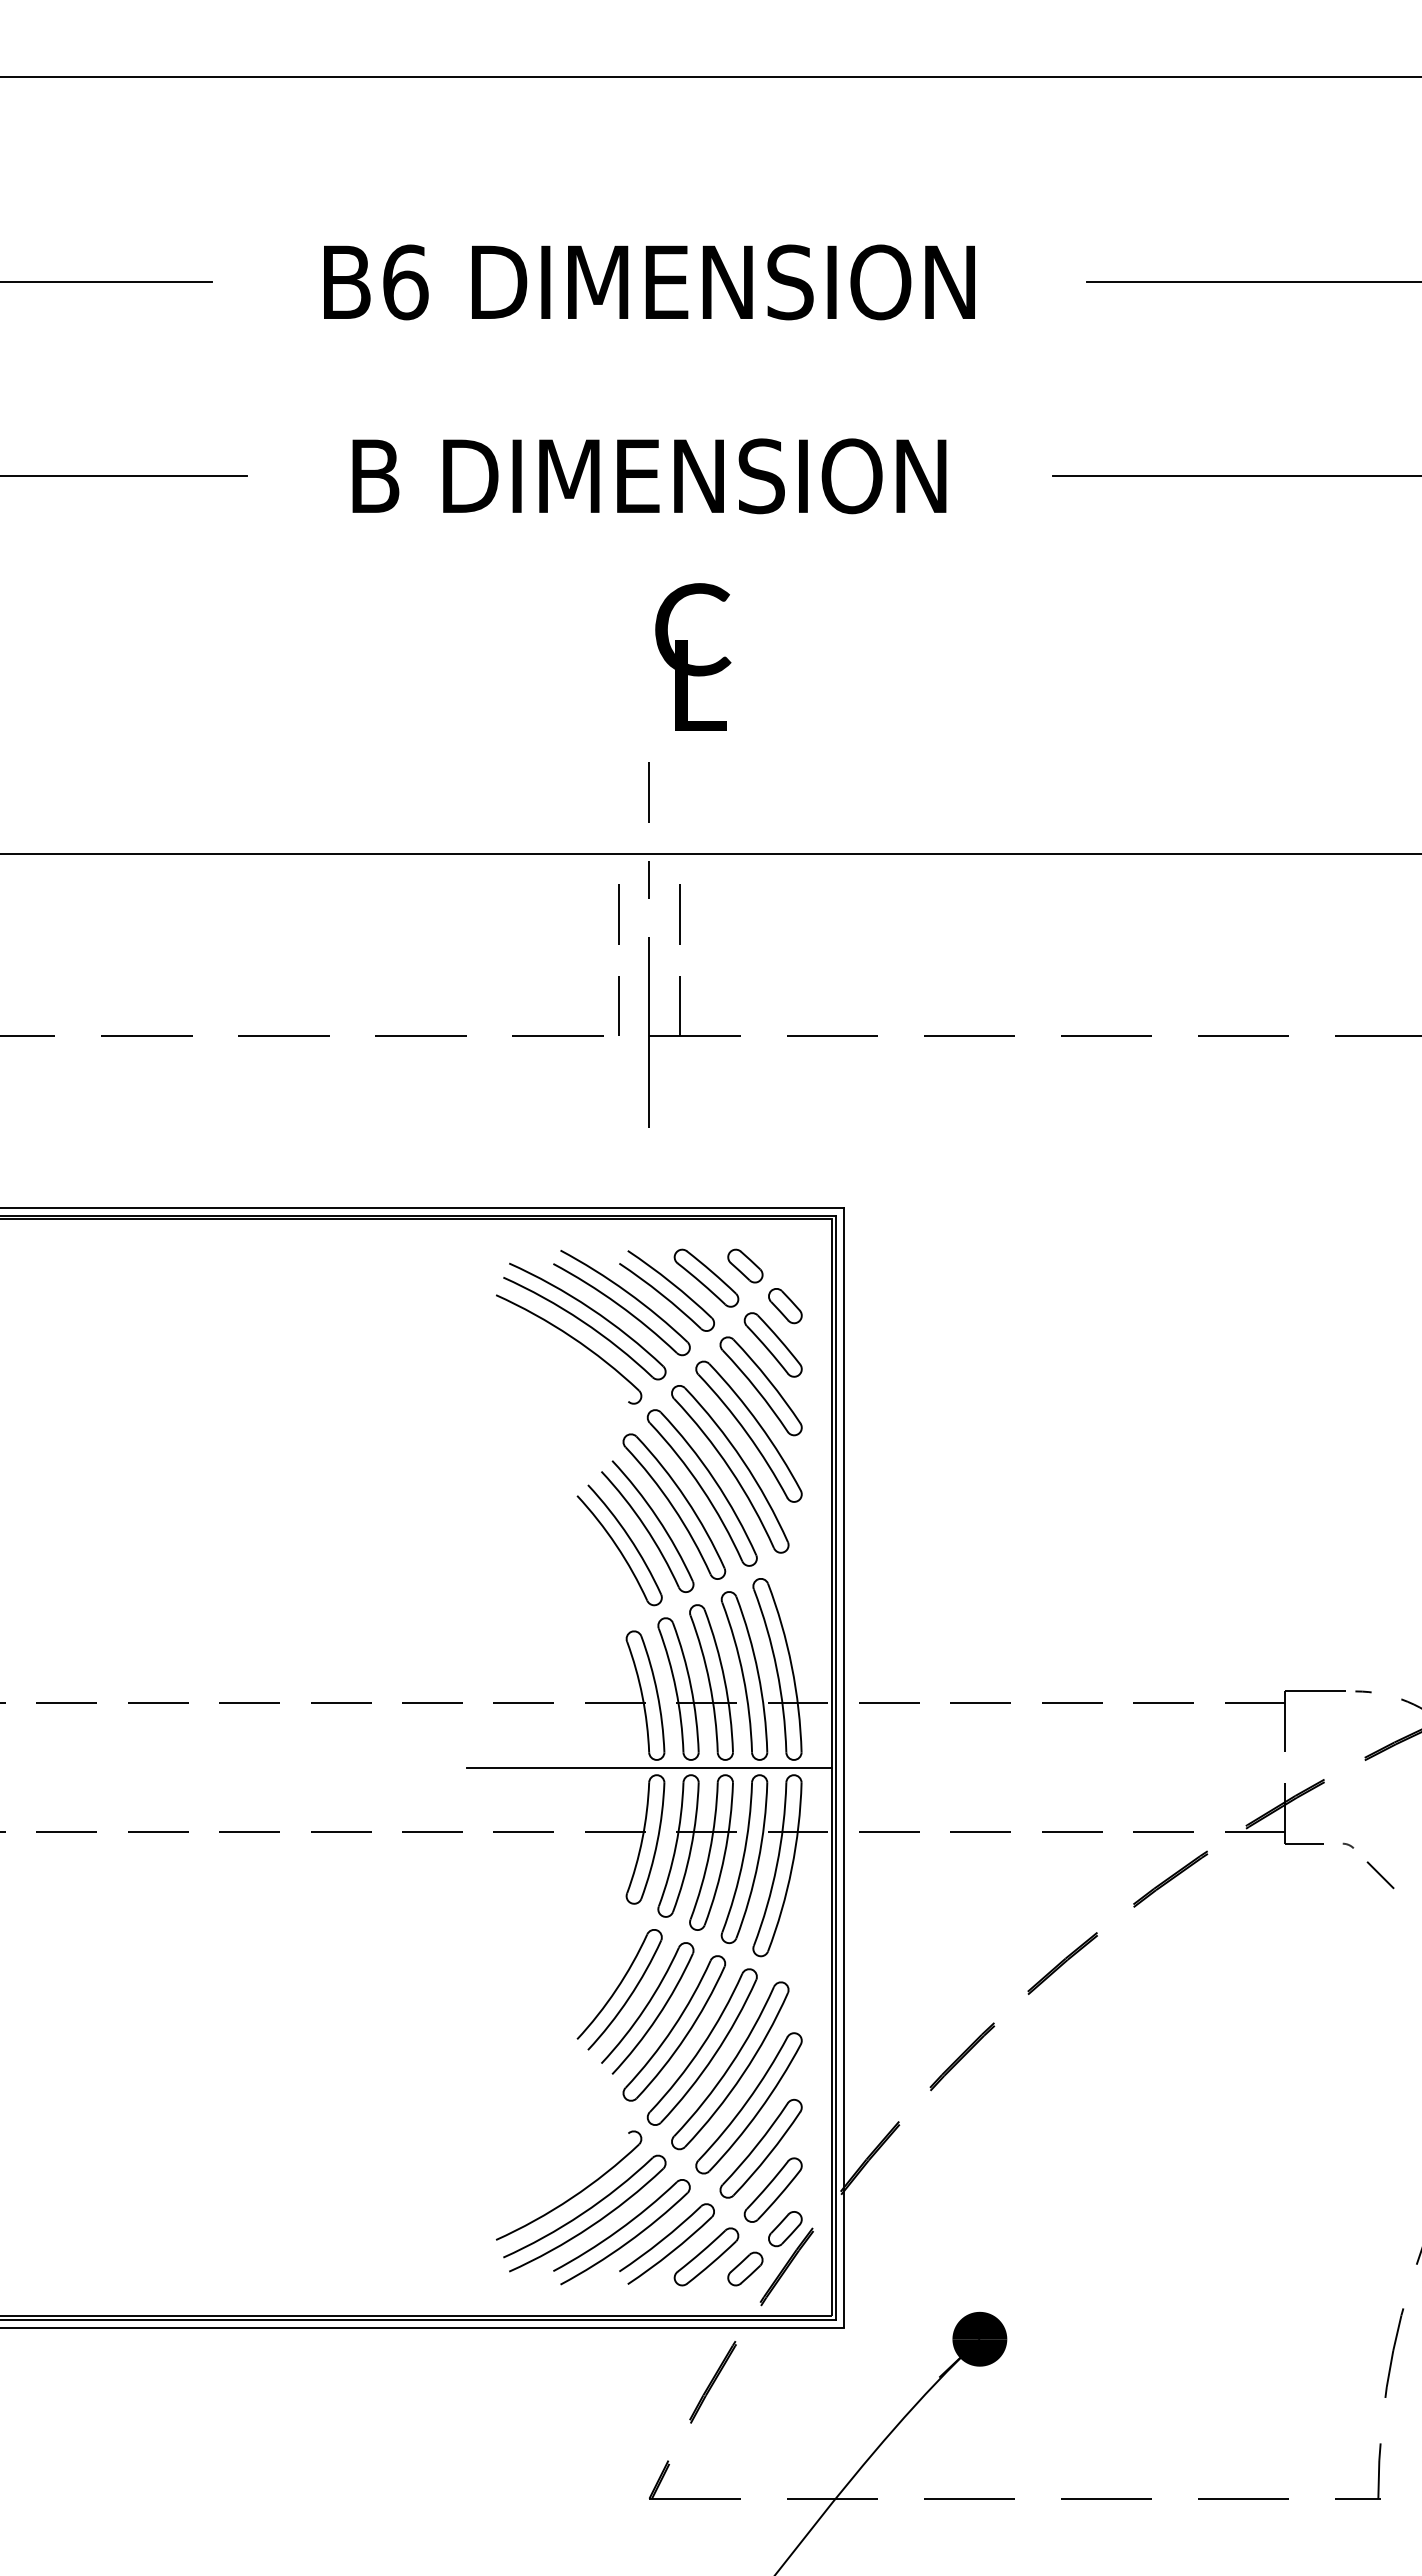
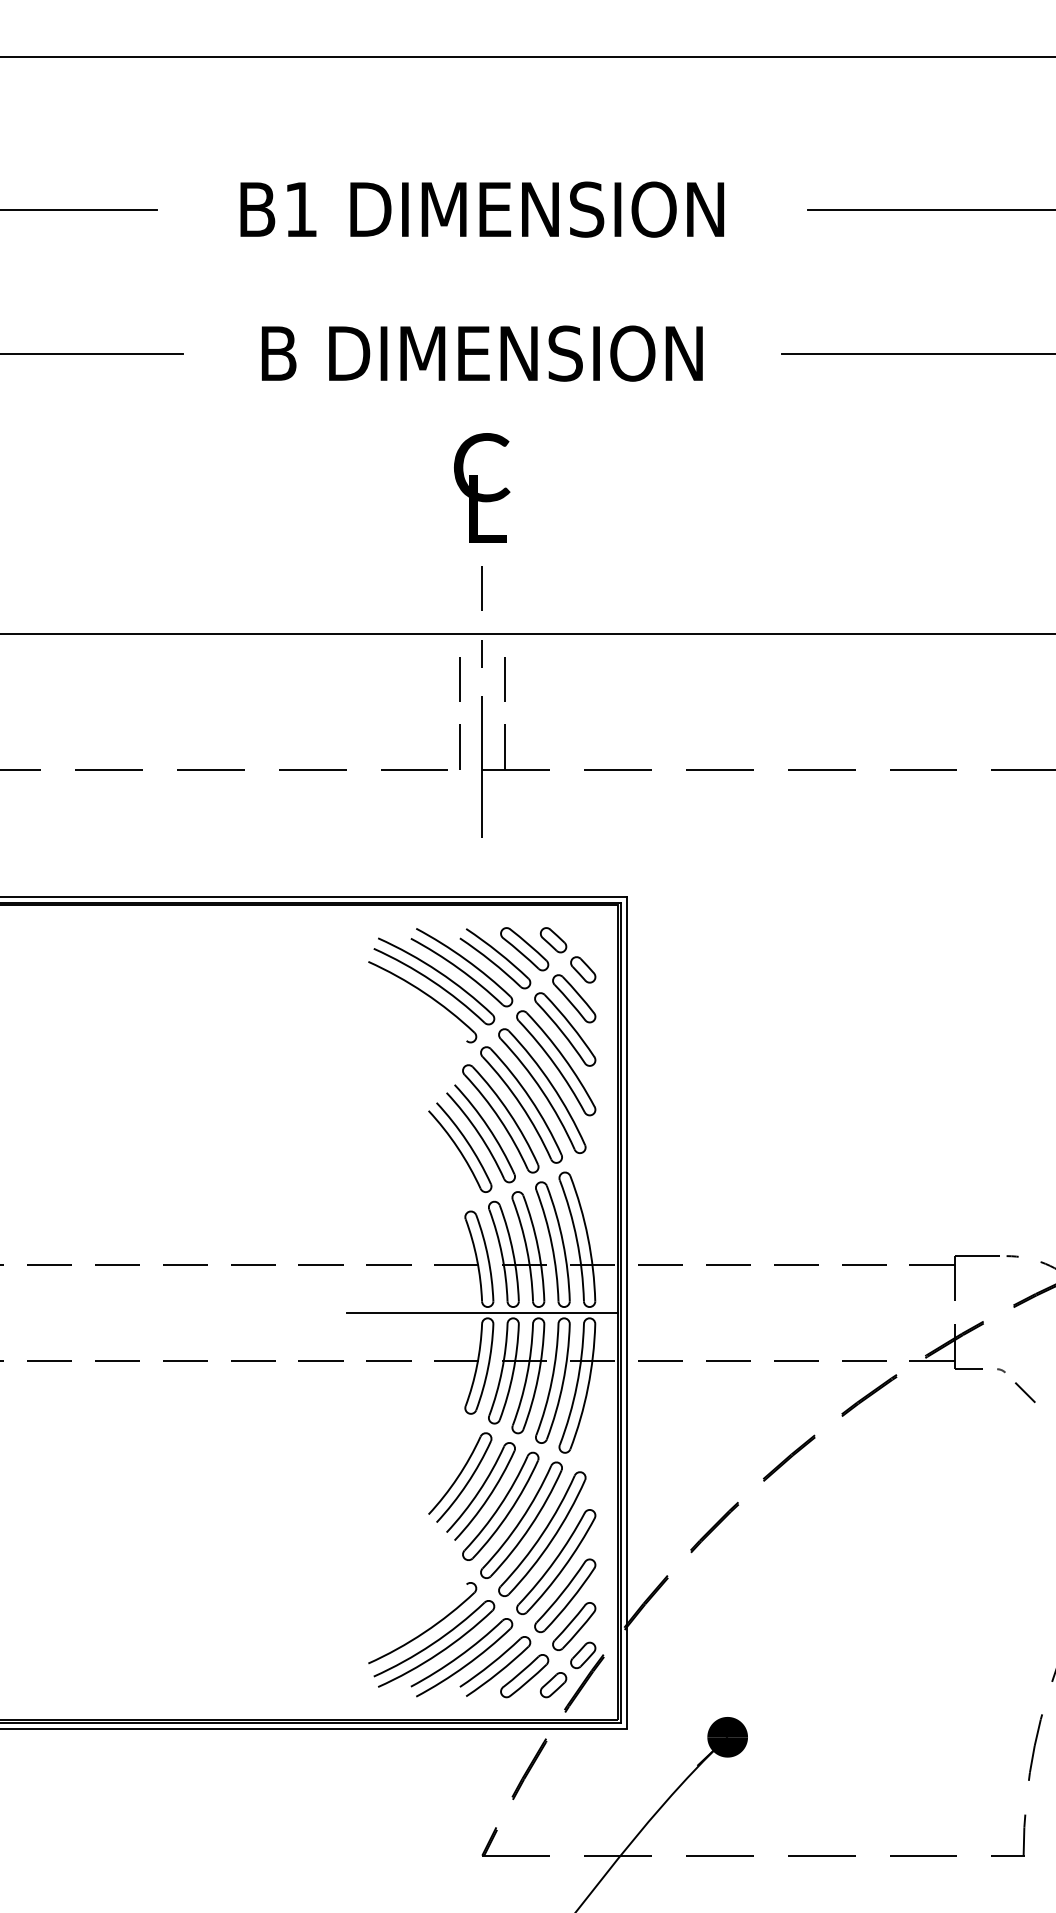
text: (405, 282) -> (301, 209), B6 -> B1
text: (693, 656) -> (482, 487), moved

